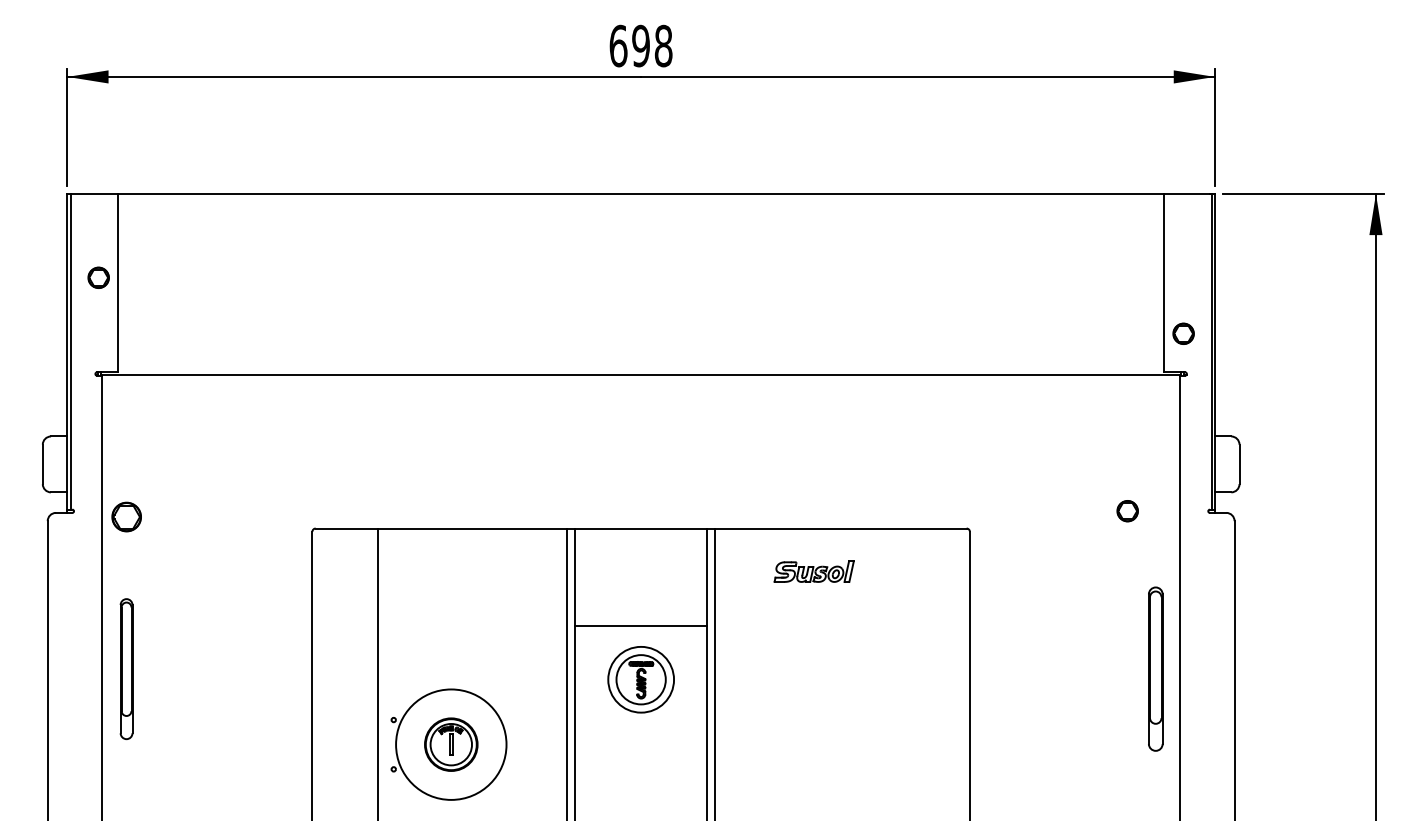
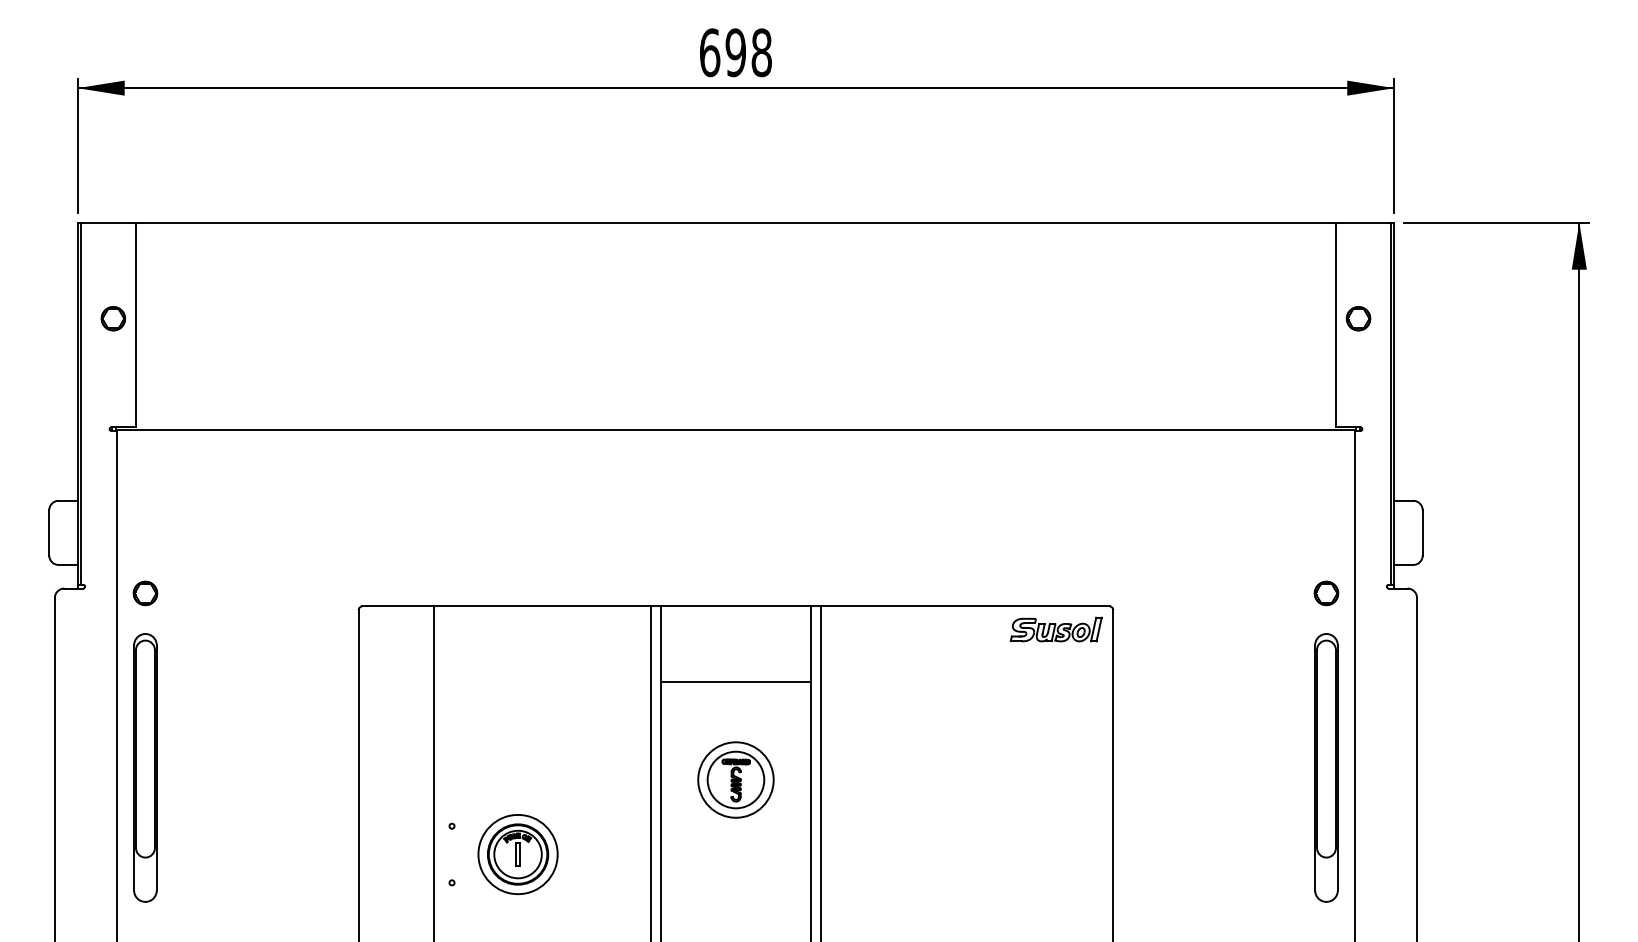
part: (1183, 333) -> (1358, 318), moved
part: (1127, 511) -> (1326, 593), moved
part: (126, 517) -> (145, 593), size x0.71
part: (813, 571) -> (1055, 629), moved
line: (640, 626) -> (735, 682), moved
part: (126, 668) -> (145, 767), size x1.67
part: (1155, 668) -> (1326, 767), size x1.43
circle: (450, 744) -> (517, 854), size x0.62

